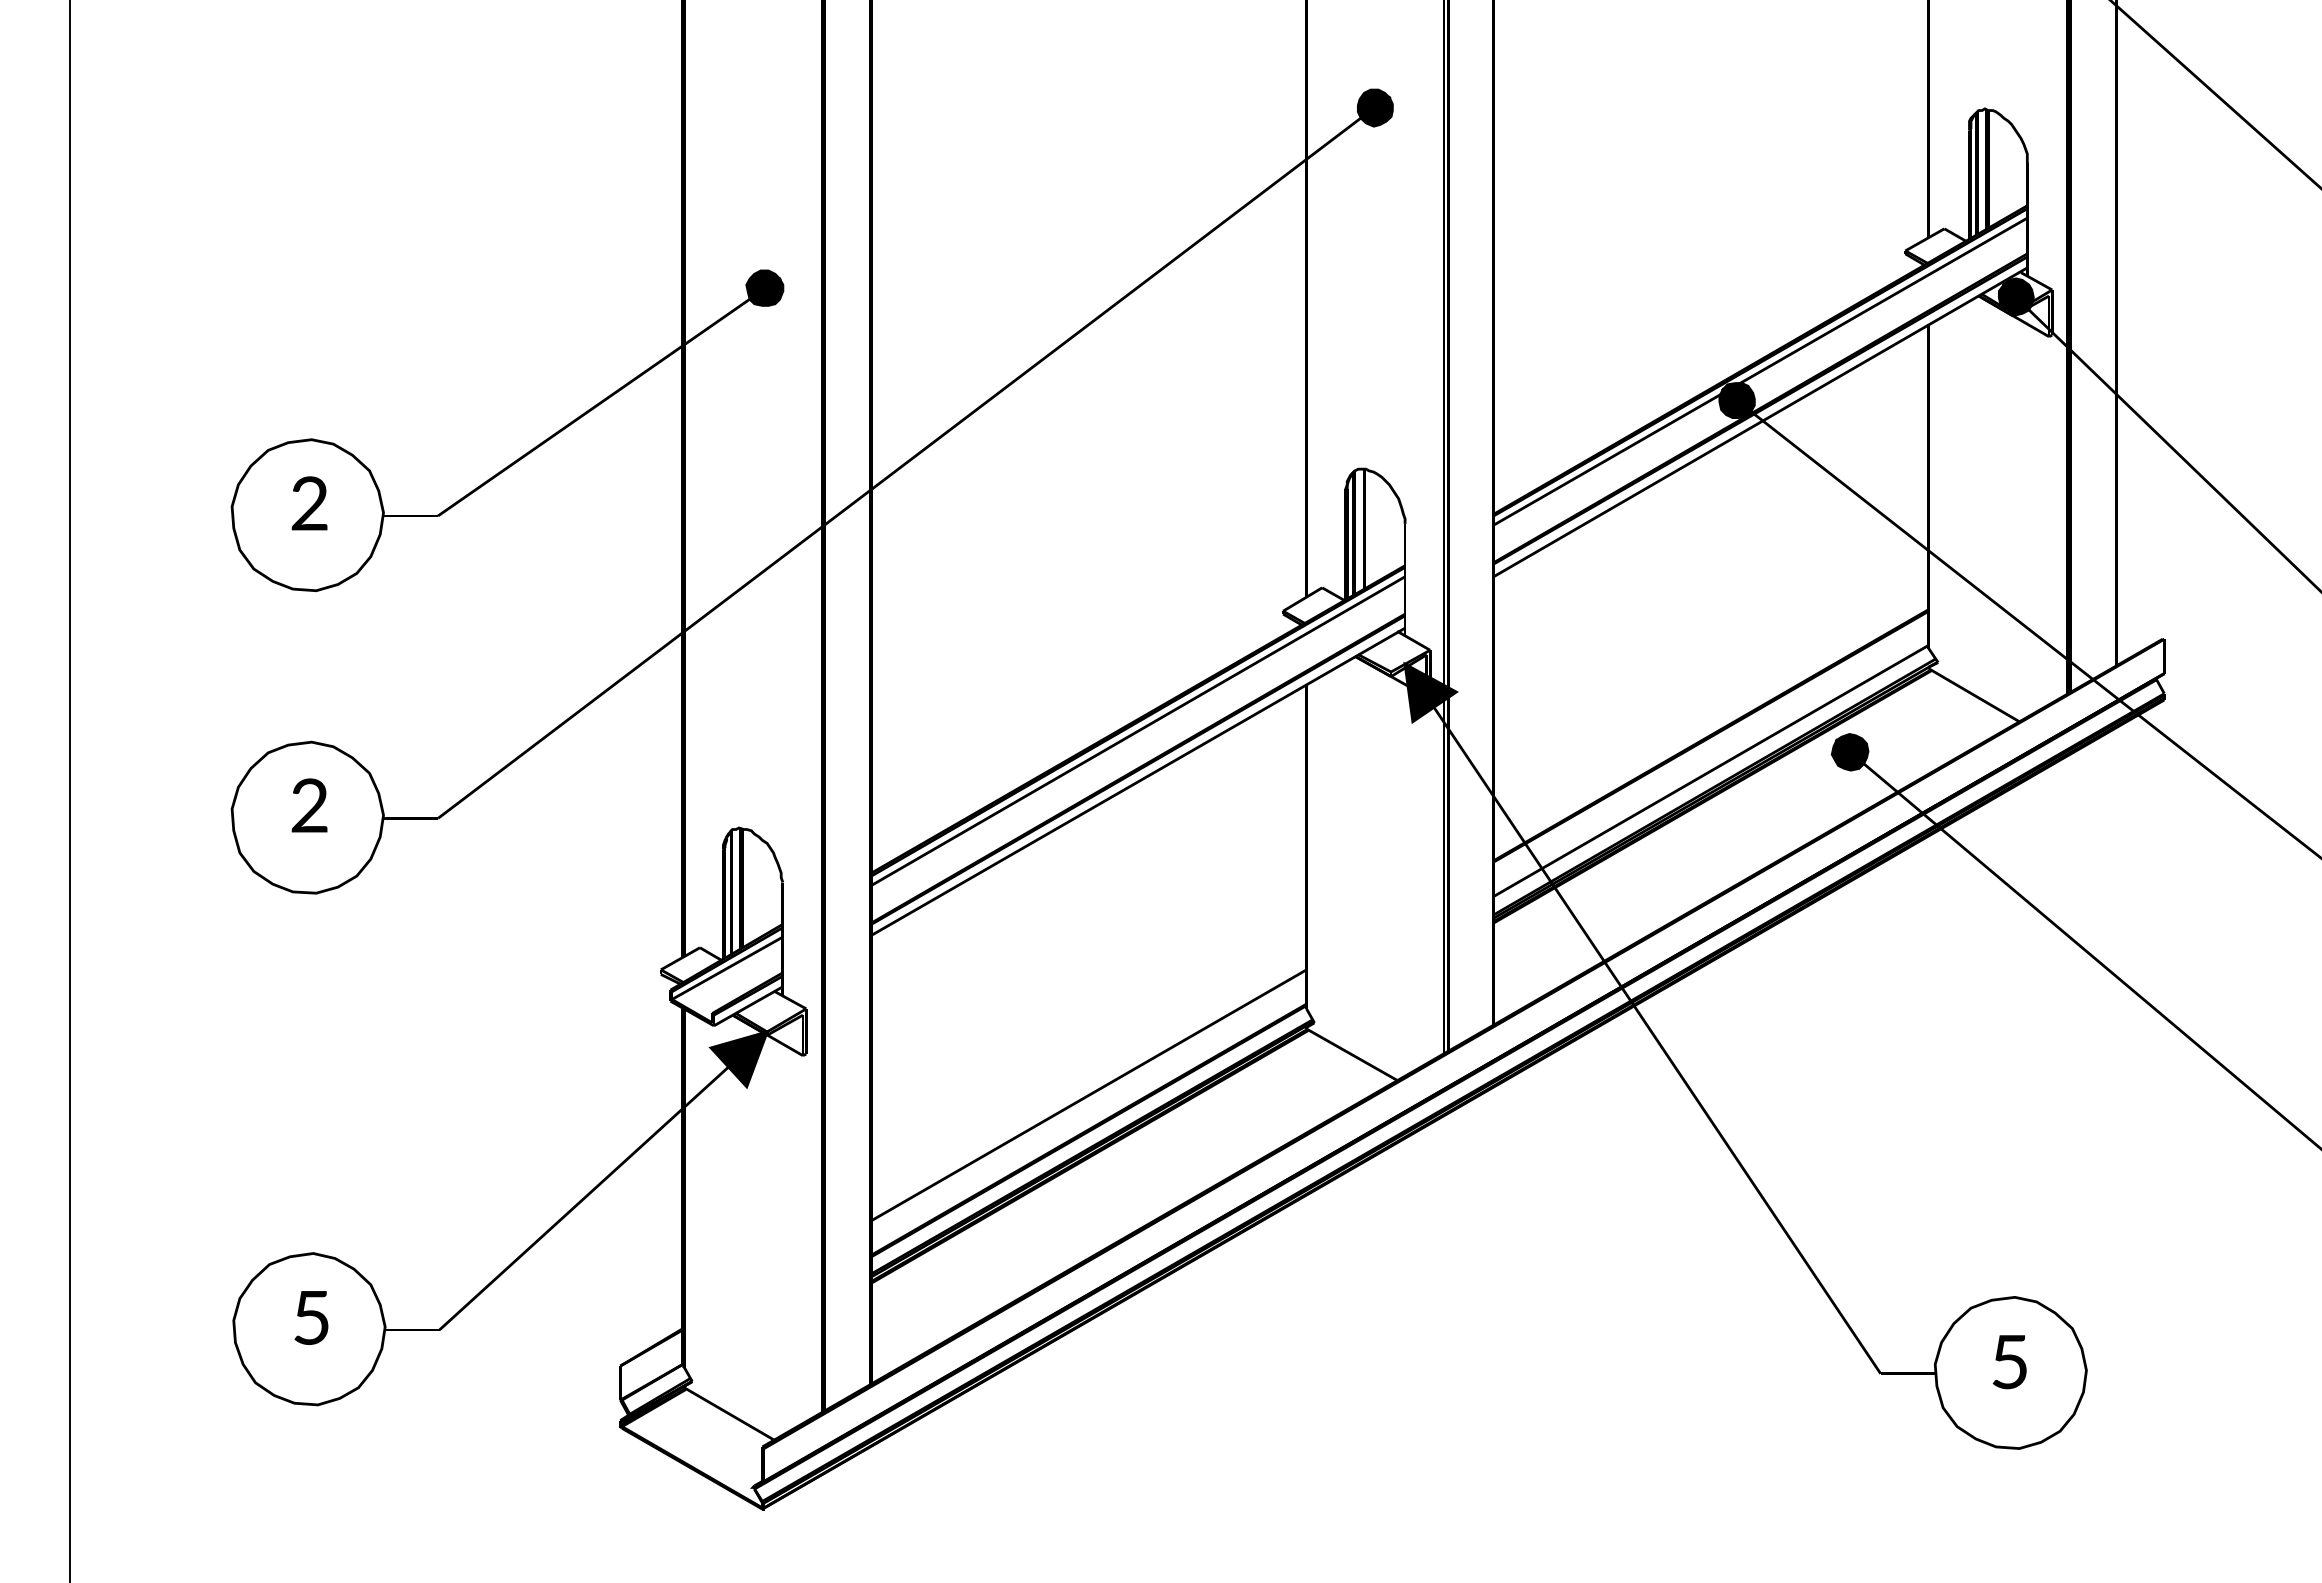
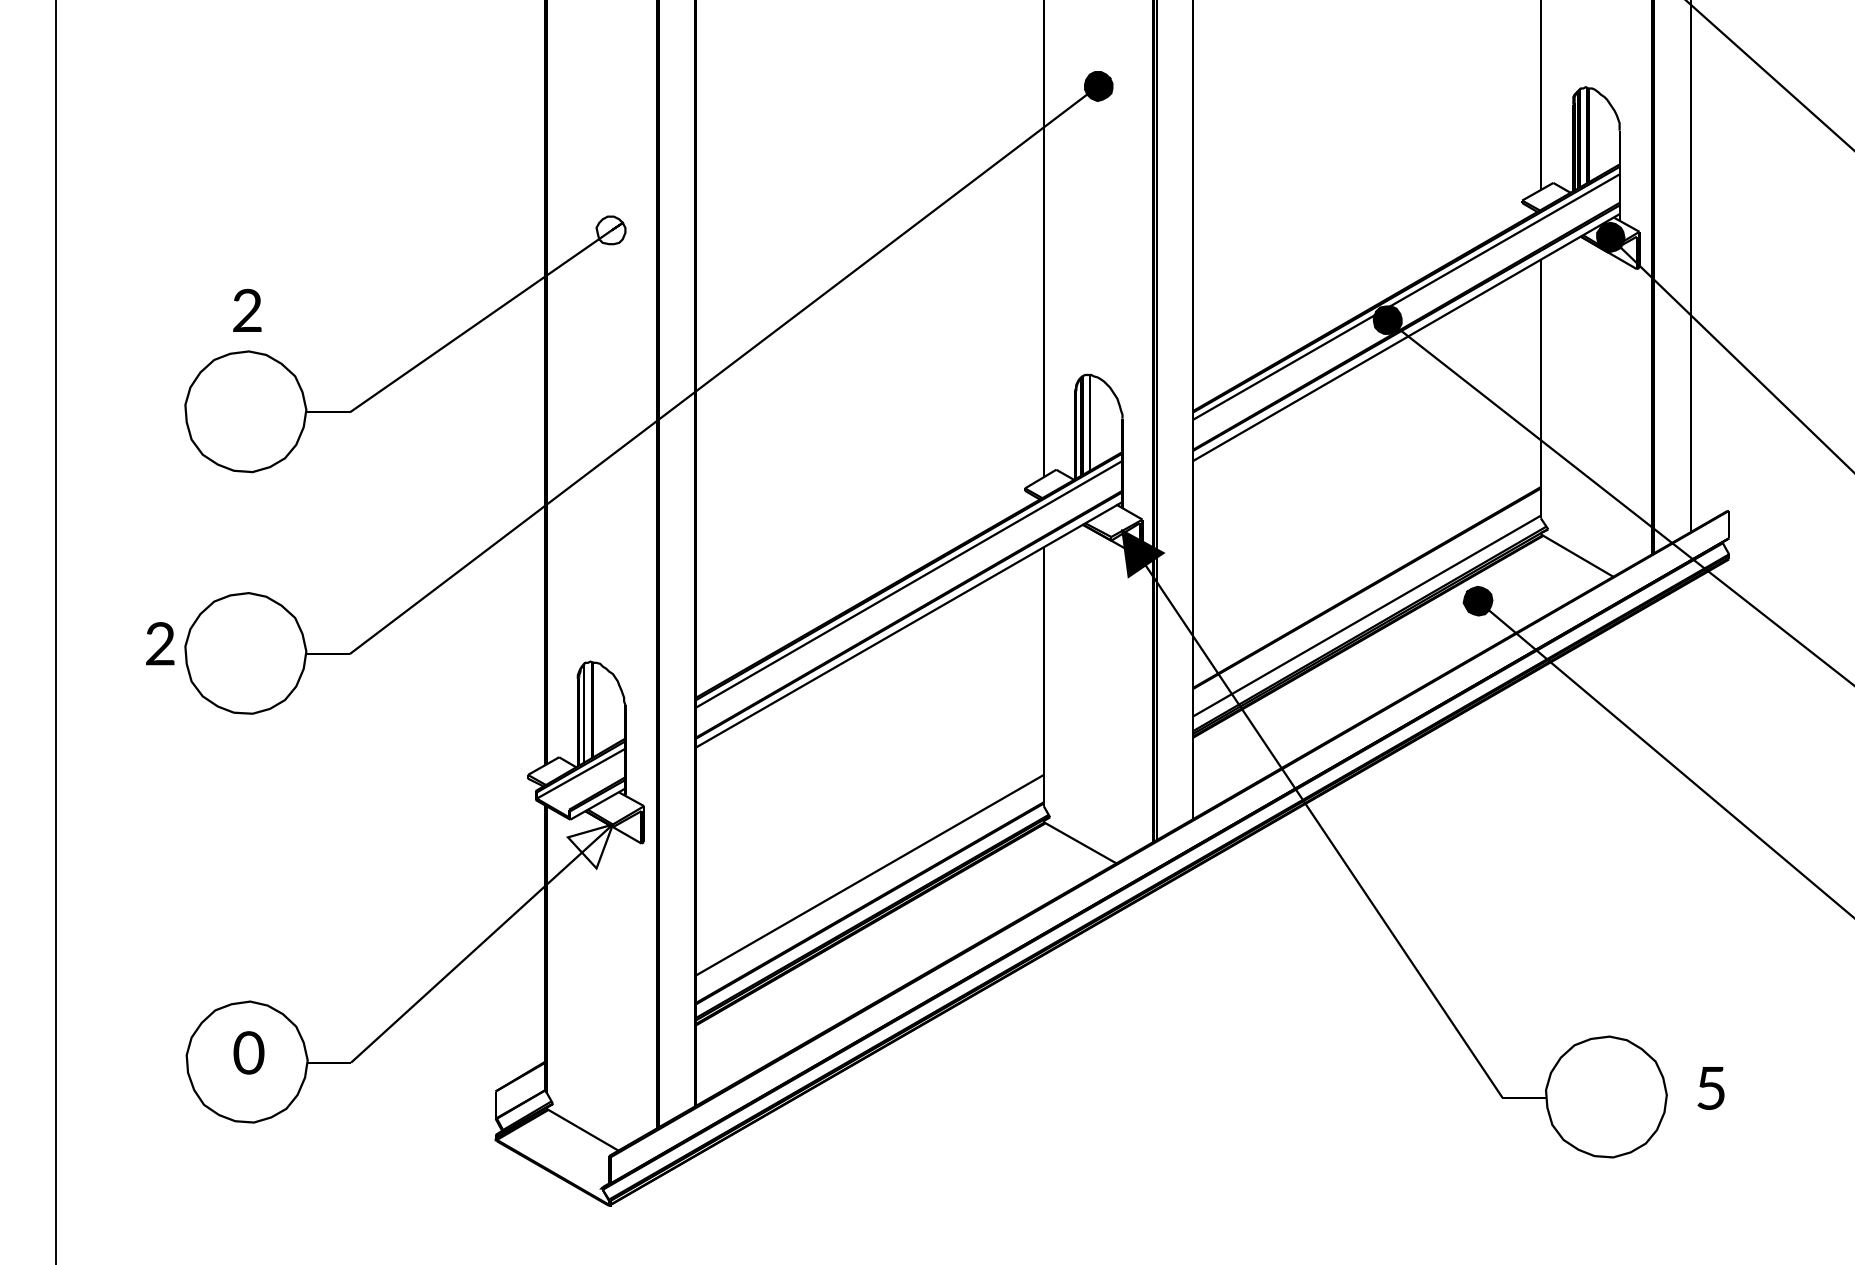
fill: (764, 288) -> (610, 230), removed
text: (309, 503) -> (247, 310), moved
text: (309, 805) -> (160, 643), moved
fill: (739, 1059) -> (590, 846), removed
text: (311, 1317) -> (248, 1052), 5 -> 0
text: (2009, 1362) -> (1710, 1088), moved

